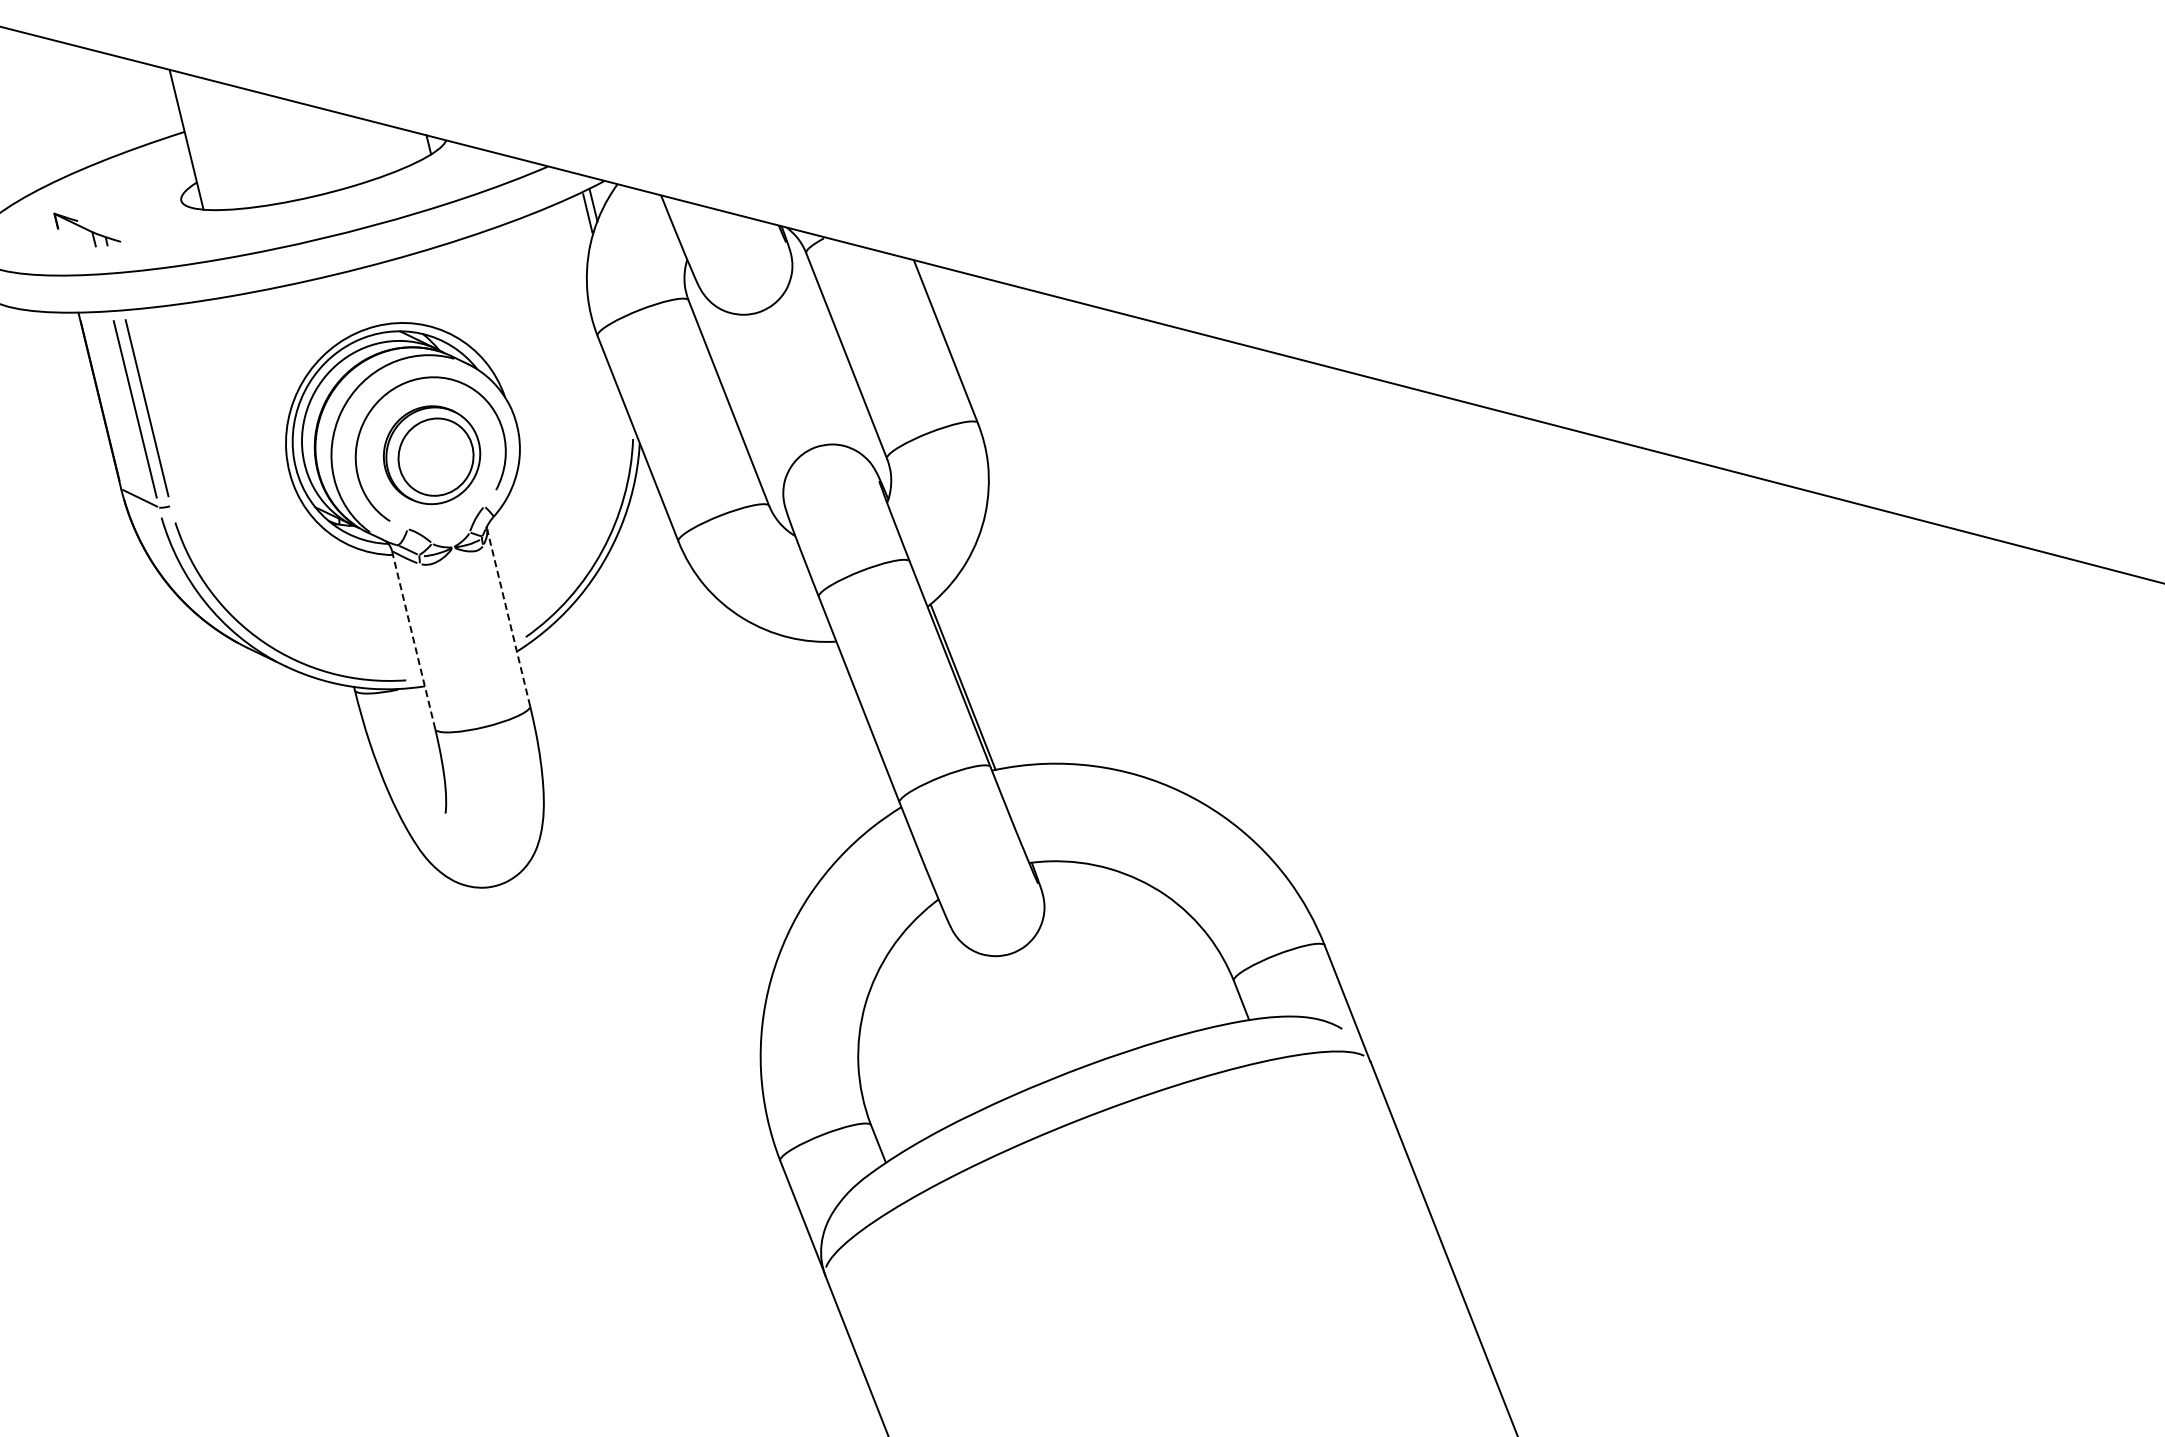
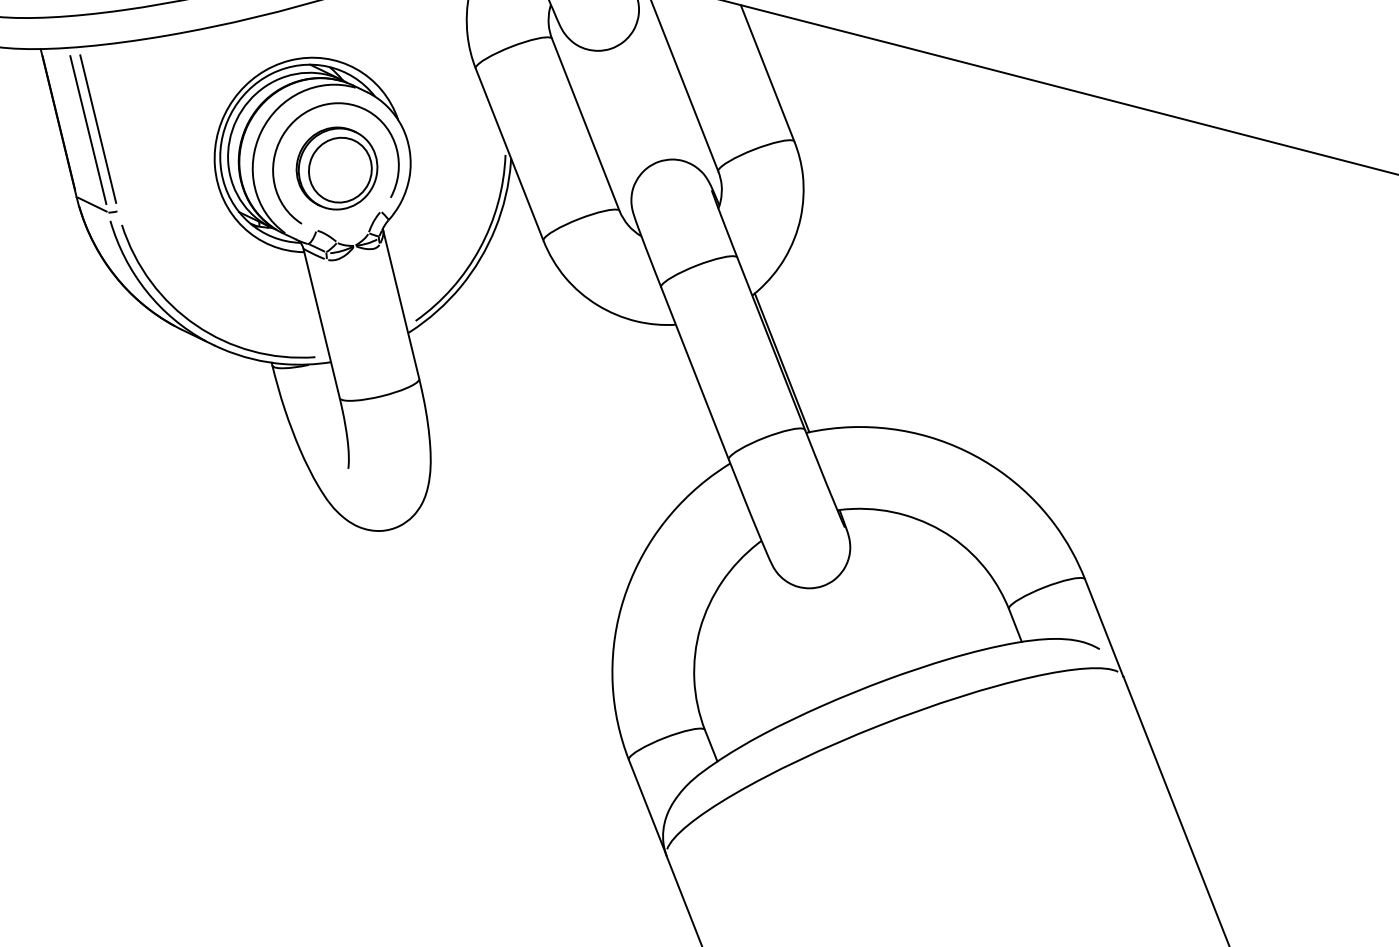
line: (508, 616) -> (401, 303), dashed -> solid
line: (413, 639) -> (321, 322), dashed -> solid

